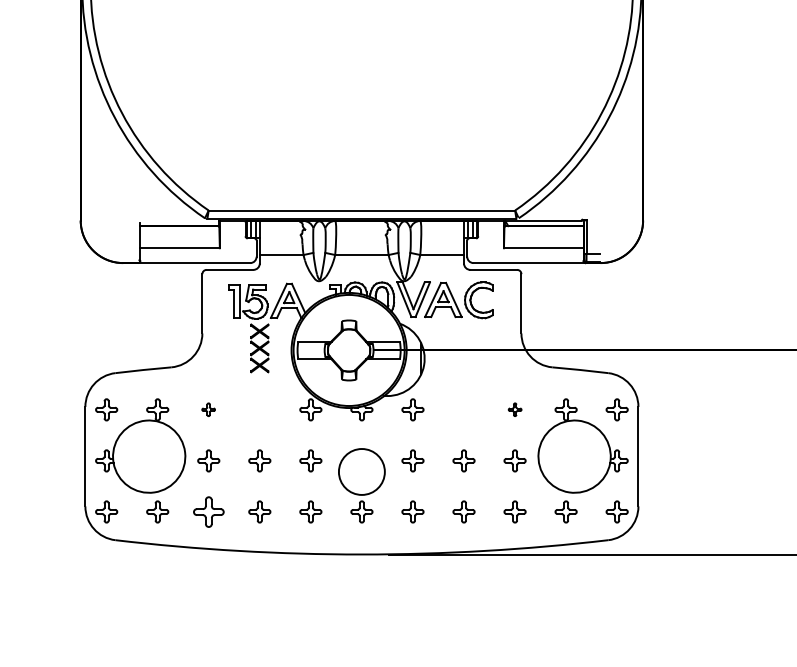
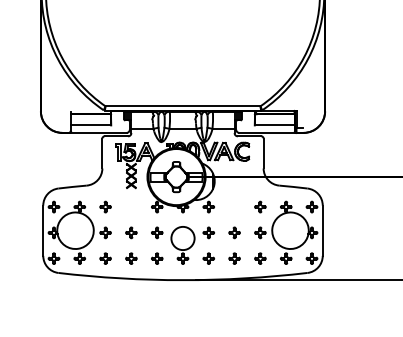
part: (208, 408) -> (105, 206), size x1.67
part: (515, 408) -> (260, 206), size x1.67
part: (208, 511) -> (105, 258), size x0.71

